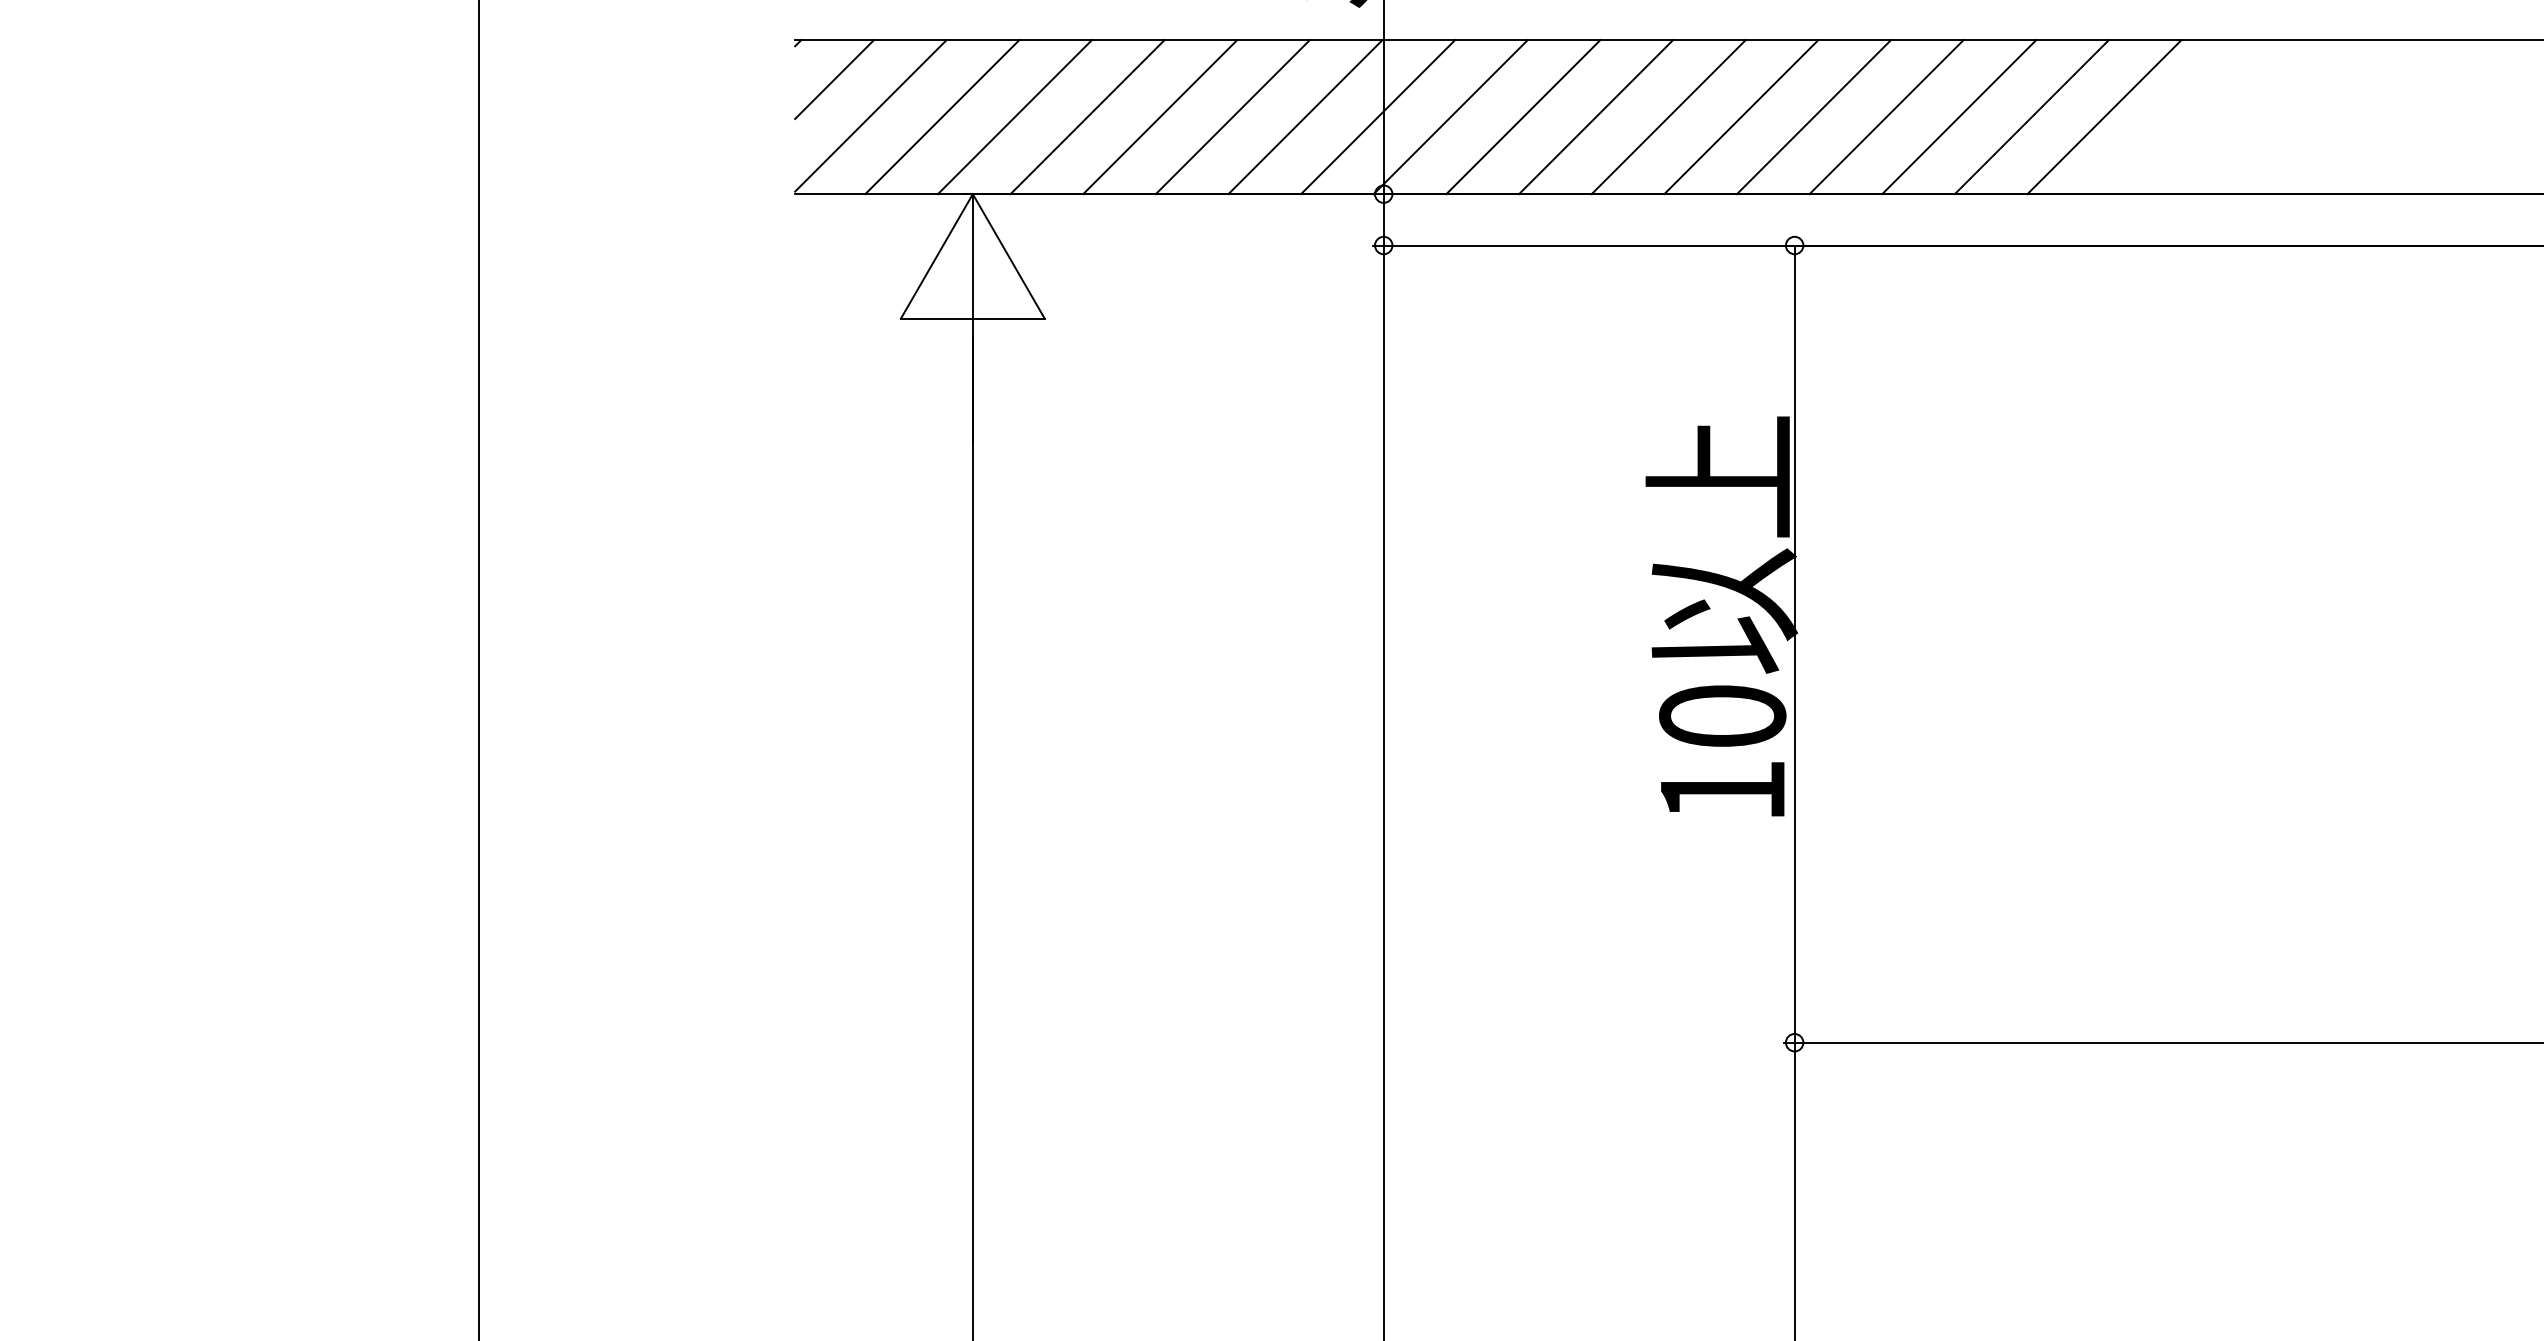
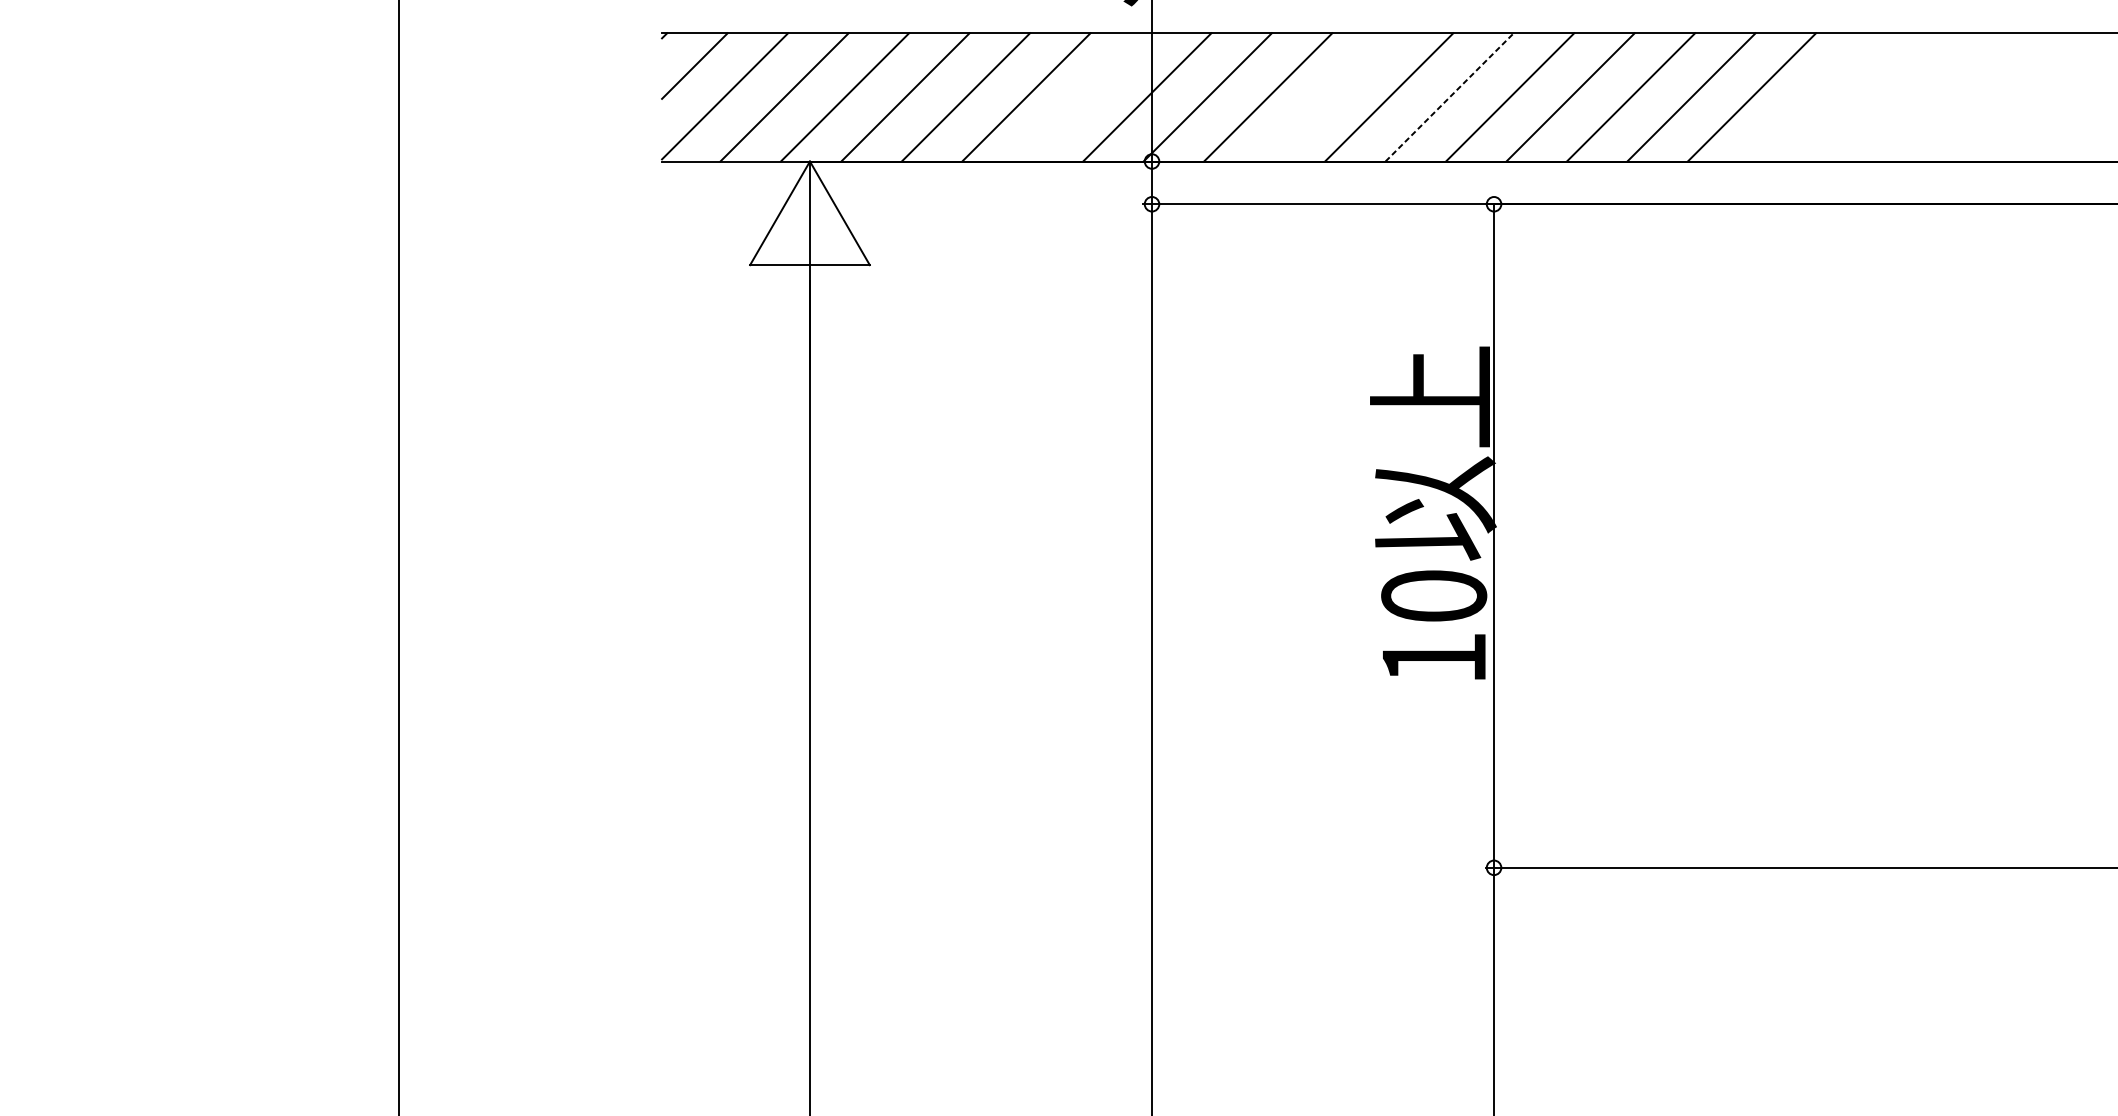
line: (1305, 117) -> (1086, 97), removed
line: (1596, 117) -> (1329, 97), removed
line: (1741, 117) -> (1449, 97), solid -> dashed

